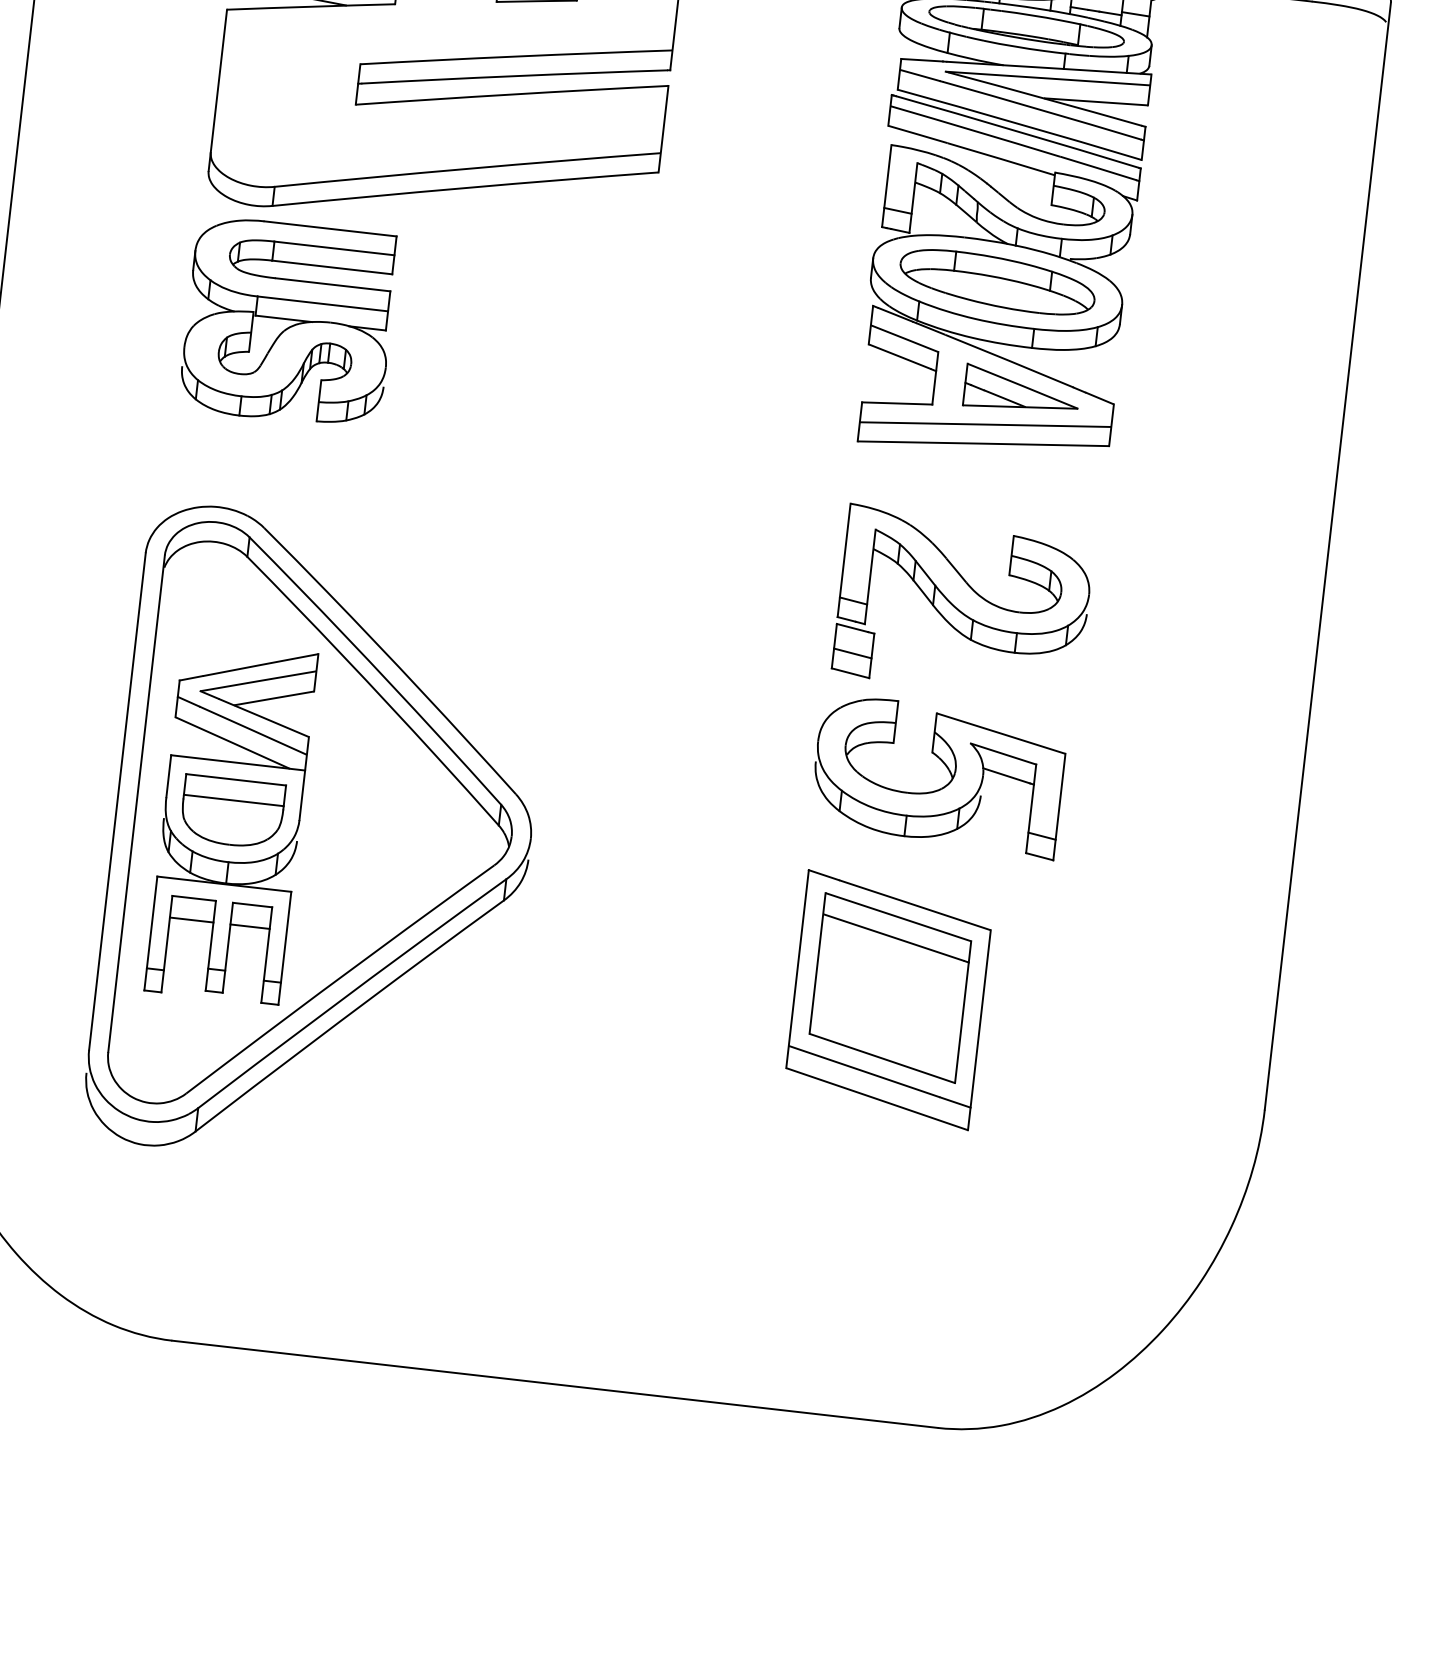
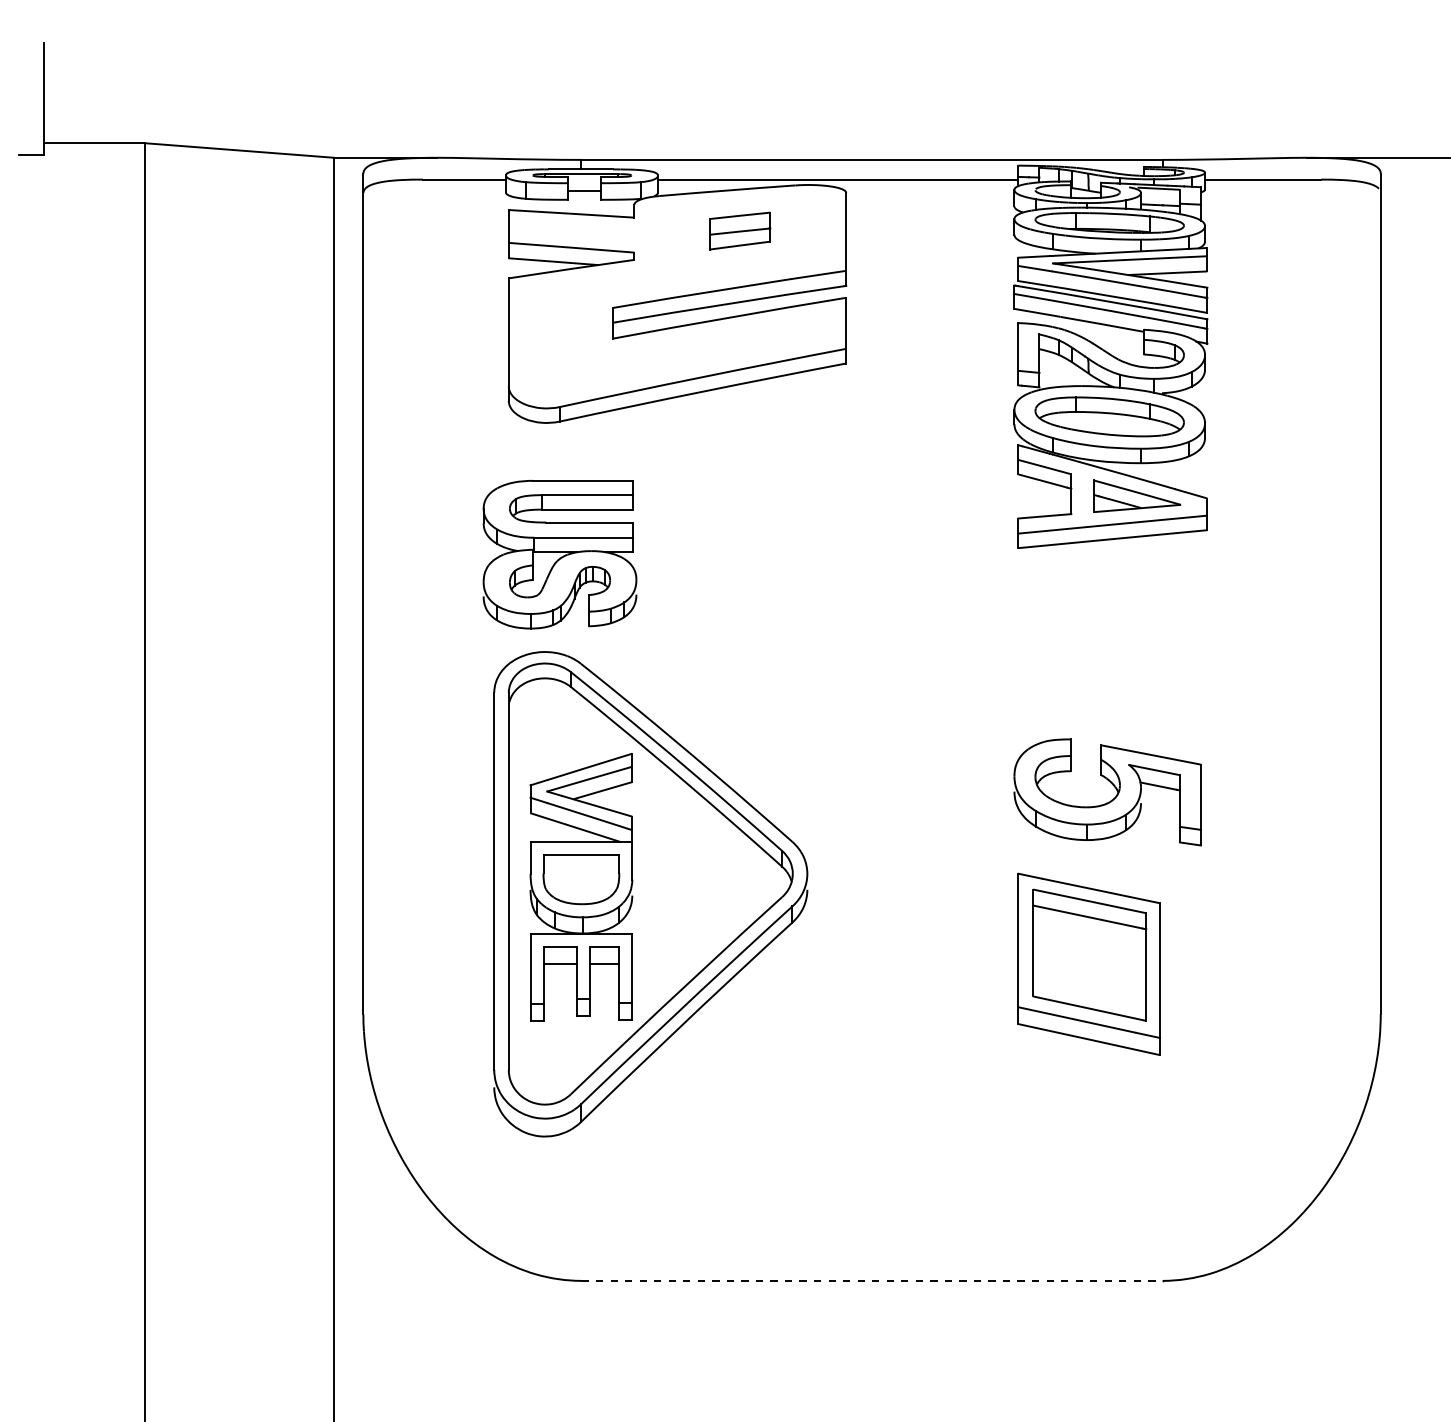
part: (288, 322) -> (559, 554), moved
part: (963, 602) -> (1111, 659), removed
line: (233, 800) -> (581, 870), removed
line: (555, 1383) -> (872, 1280), solid -> dashed

